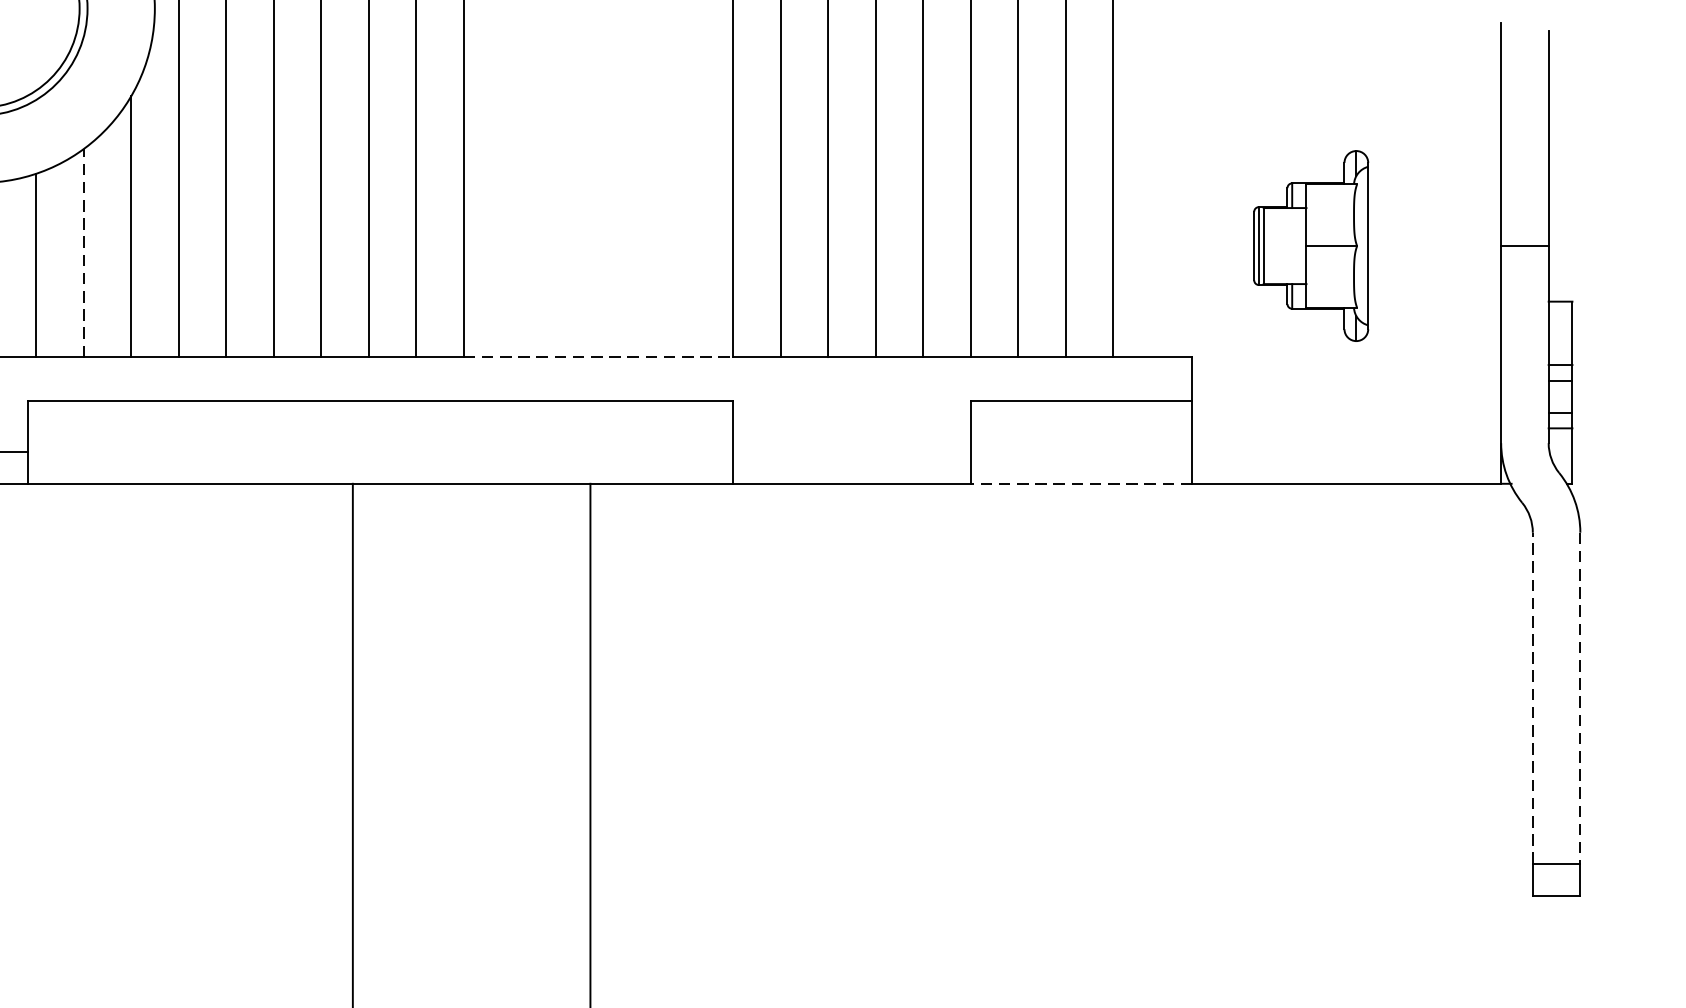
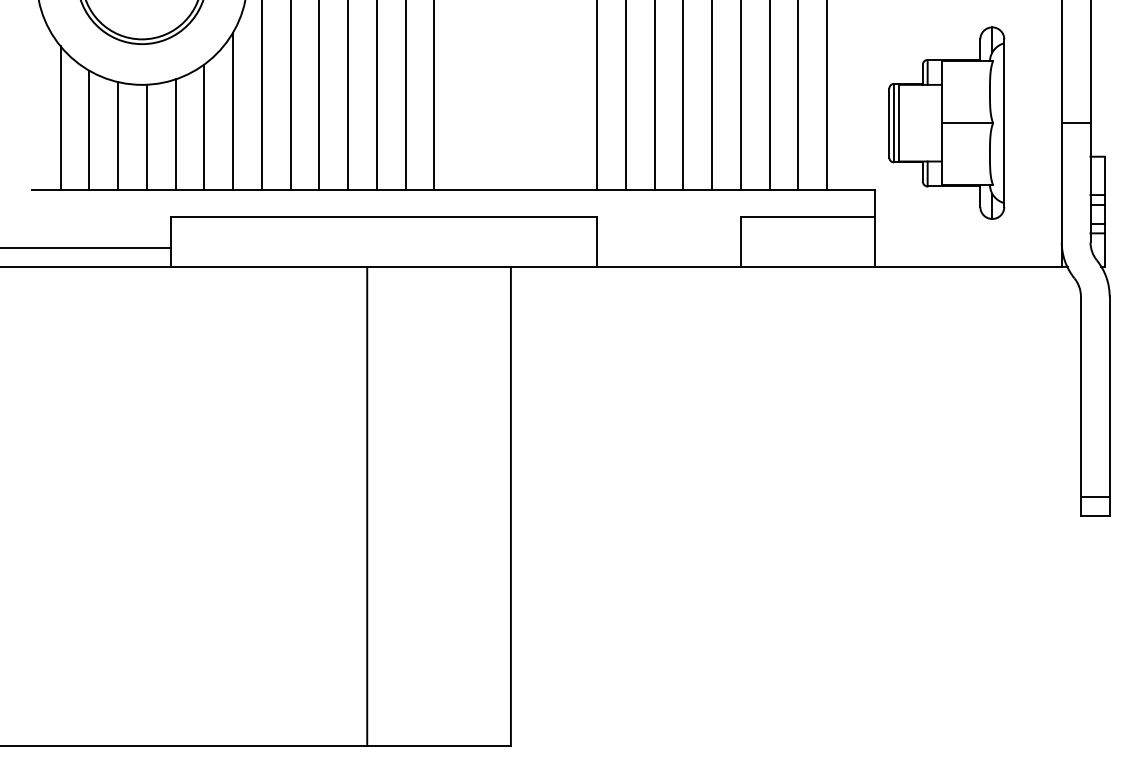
part: (1310, 245) -> (946, 122), size x1.67
line: (83, 253) -> (204, 127), dashed -> solid
line: (599, 357) -> (516, 190), dashed -> solid
line: (1080, 483) -> (807, 266), dashed -> solid
line: (1532, 698) -> (1080, 396), dashed -> solid
line: (1580, 699) -> (1109, 397), dashed -> solid

